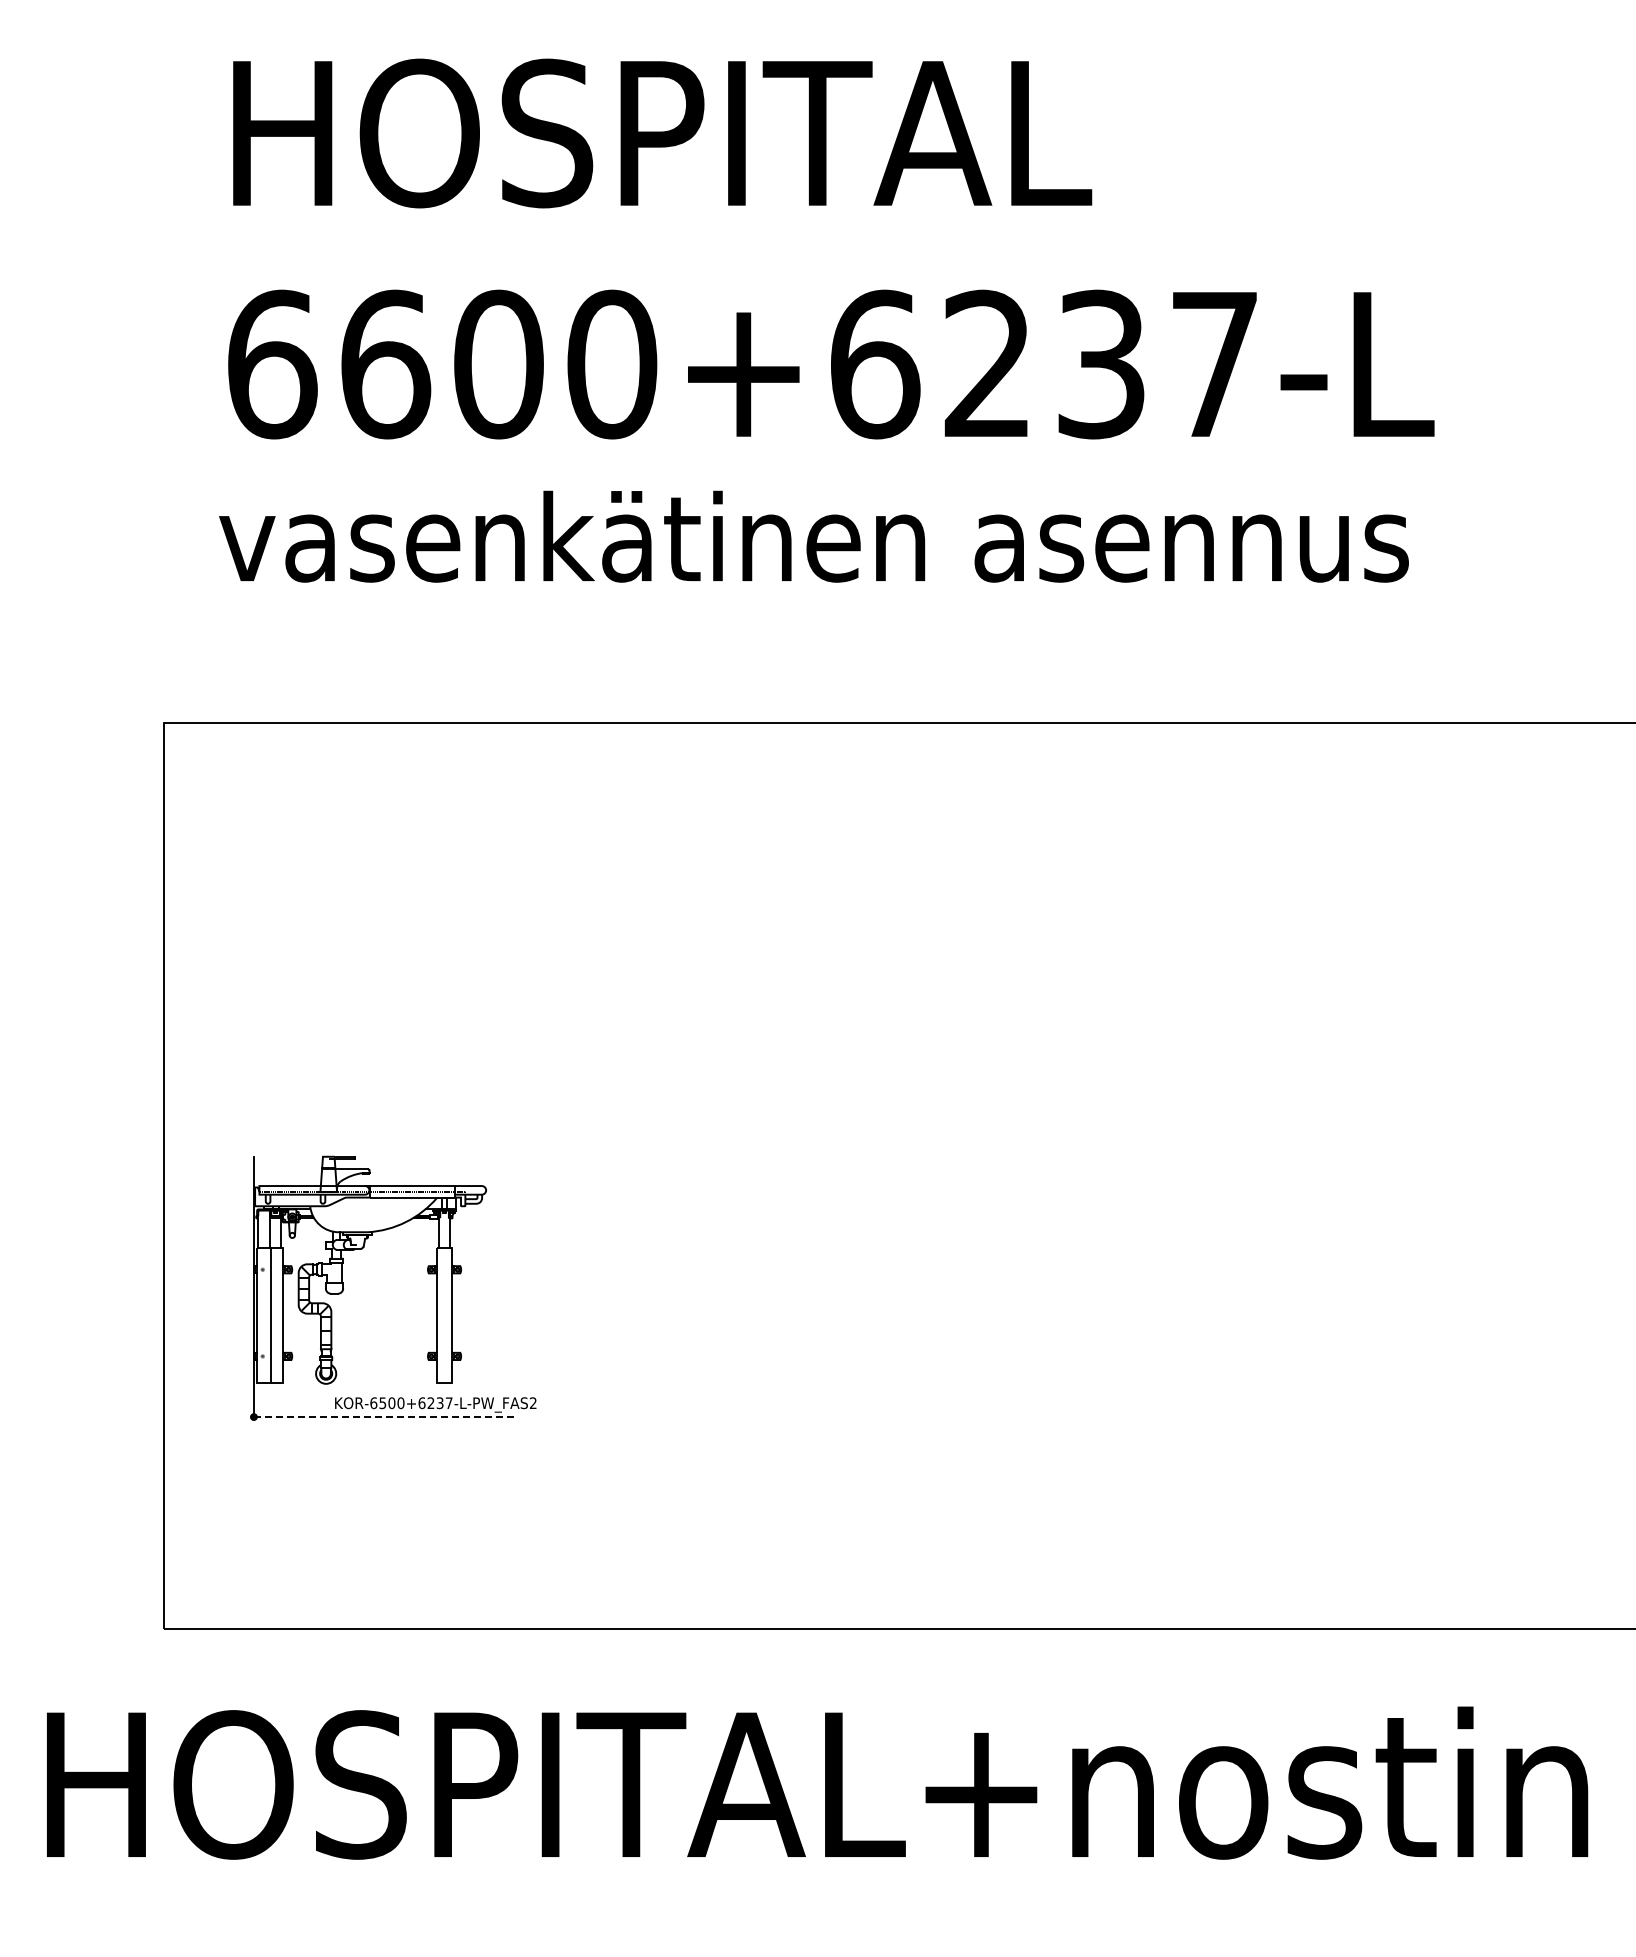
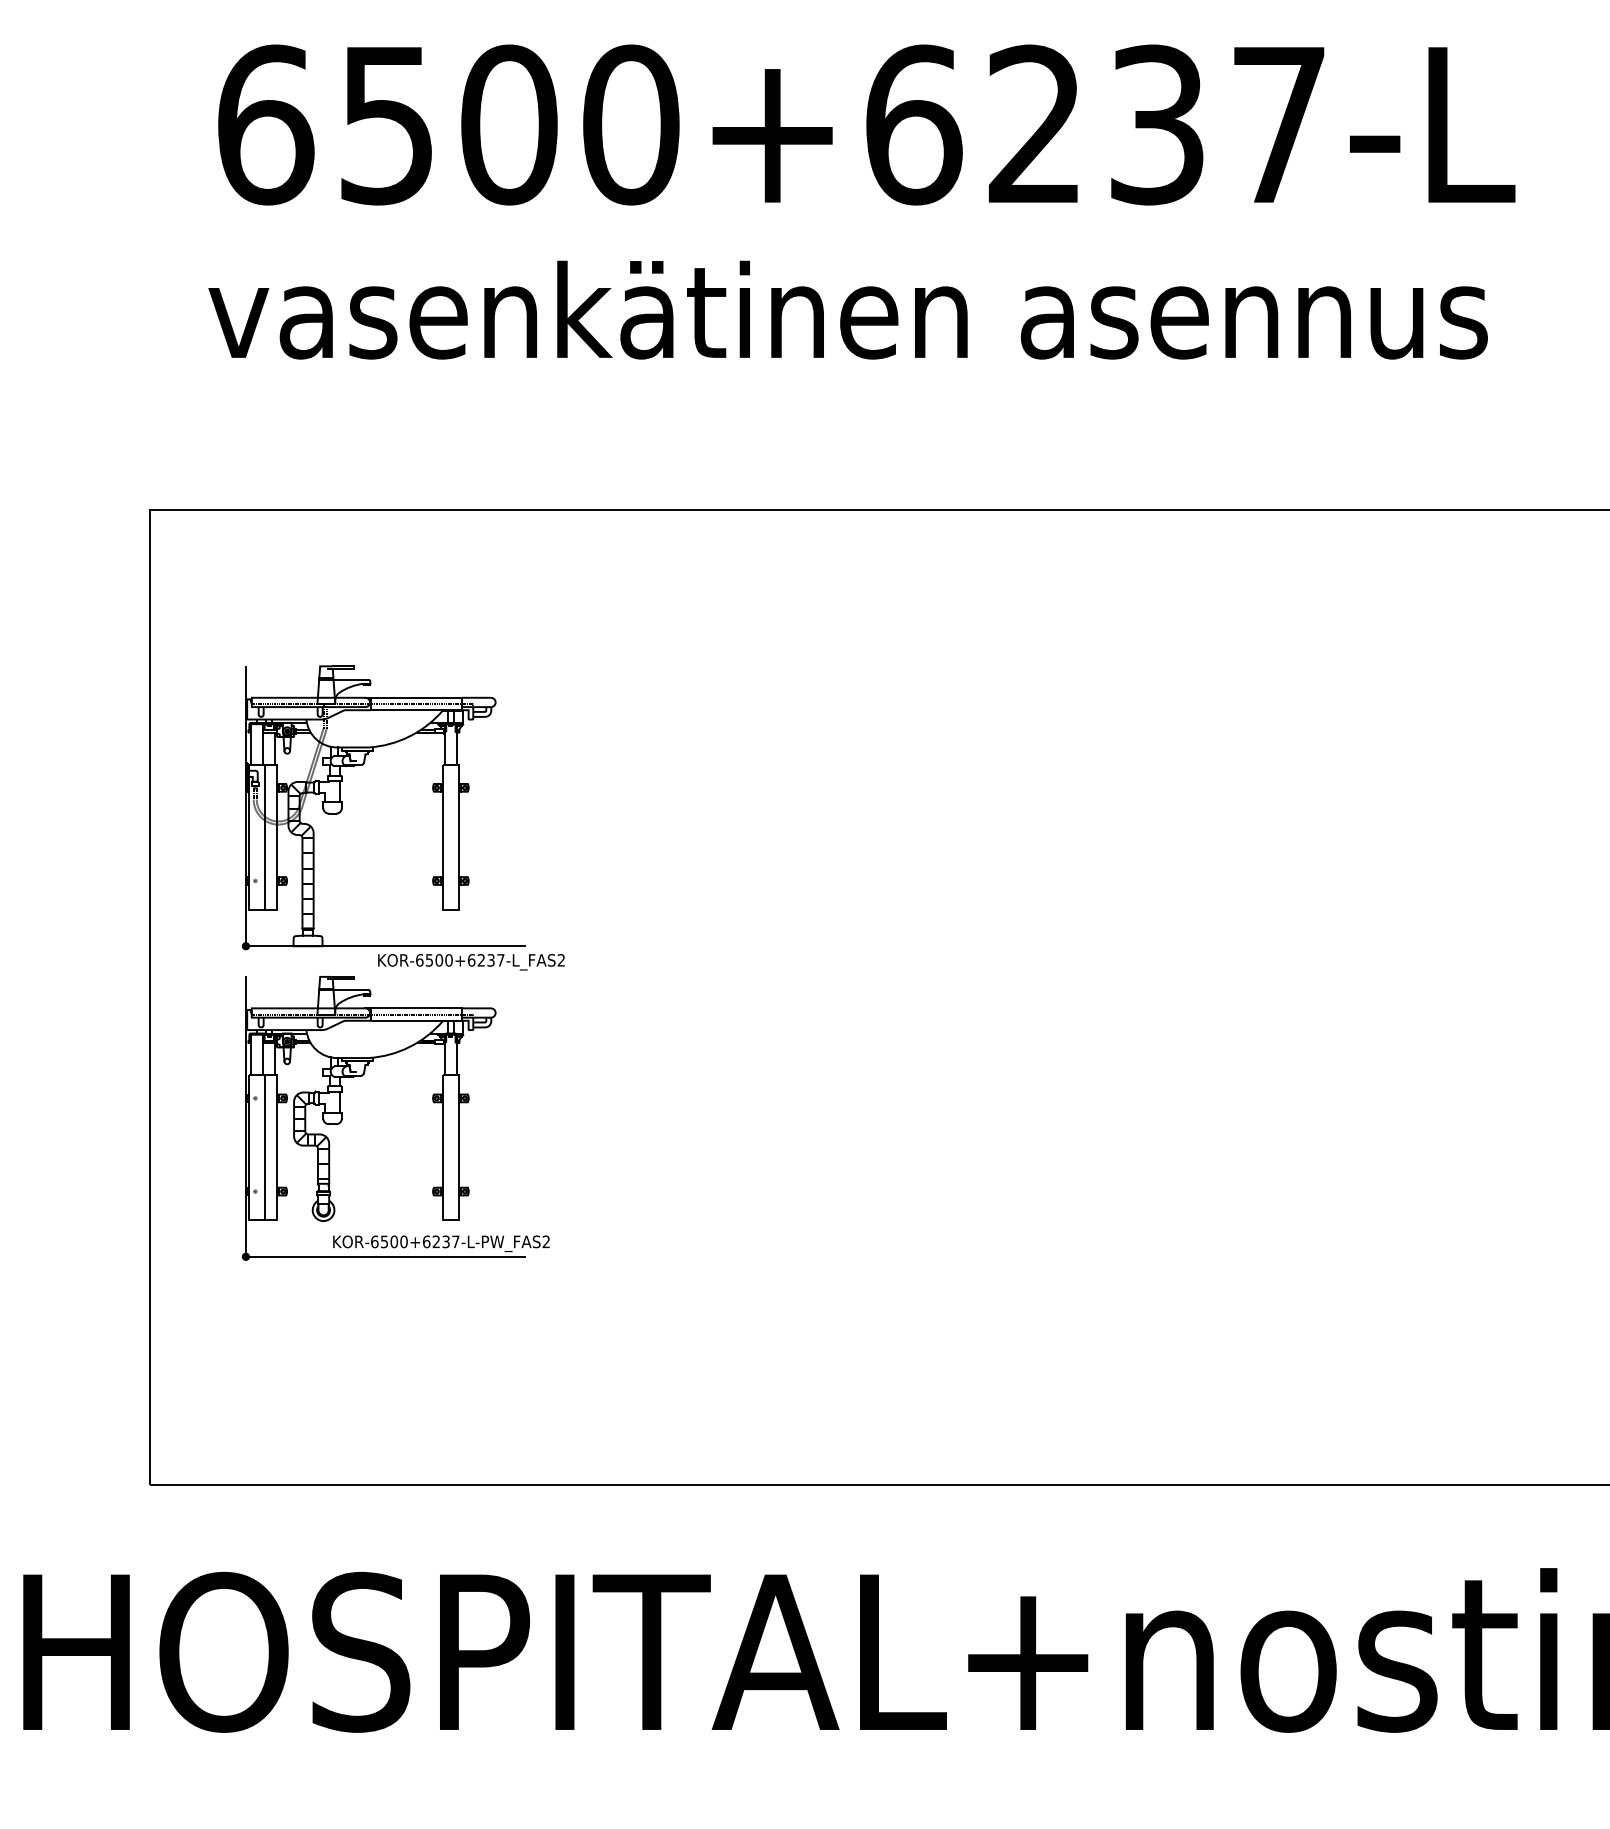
text: (386, 364) -> (388, 124), 6600+6237-L -> 6500+6237-L
part: (436, 1008) -> (442, 817), added
line: (383, 1417) -> (385, 1257), dashed -> solid

